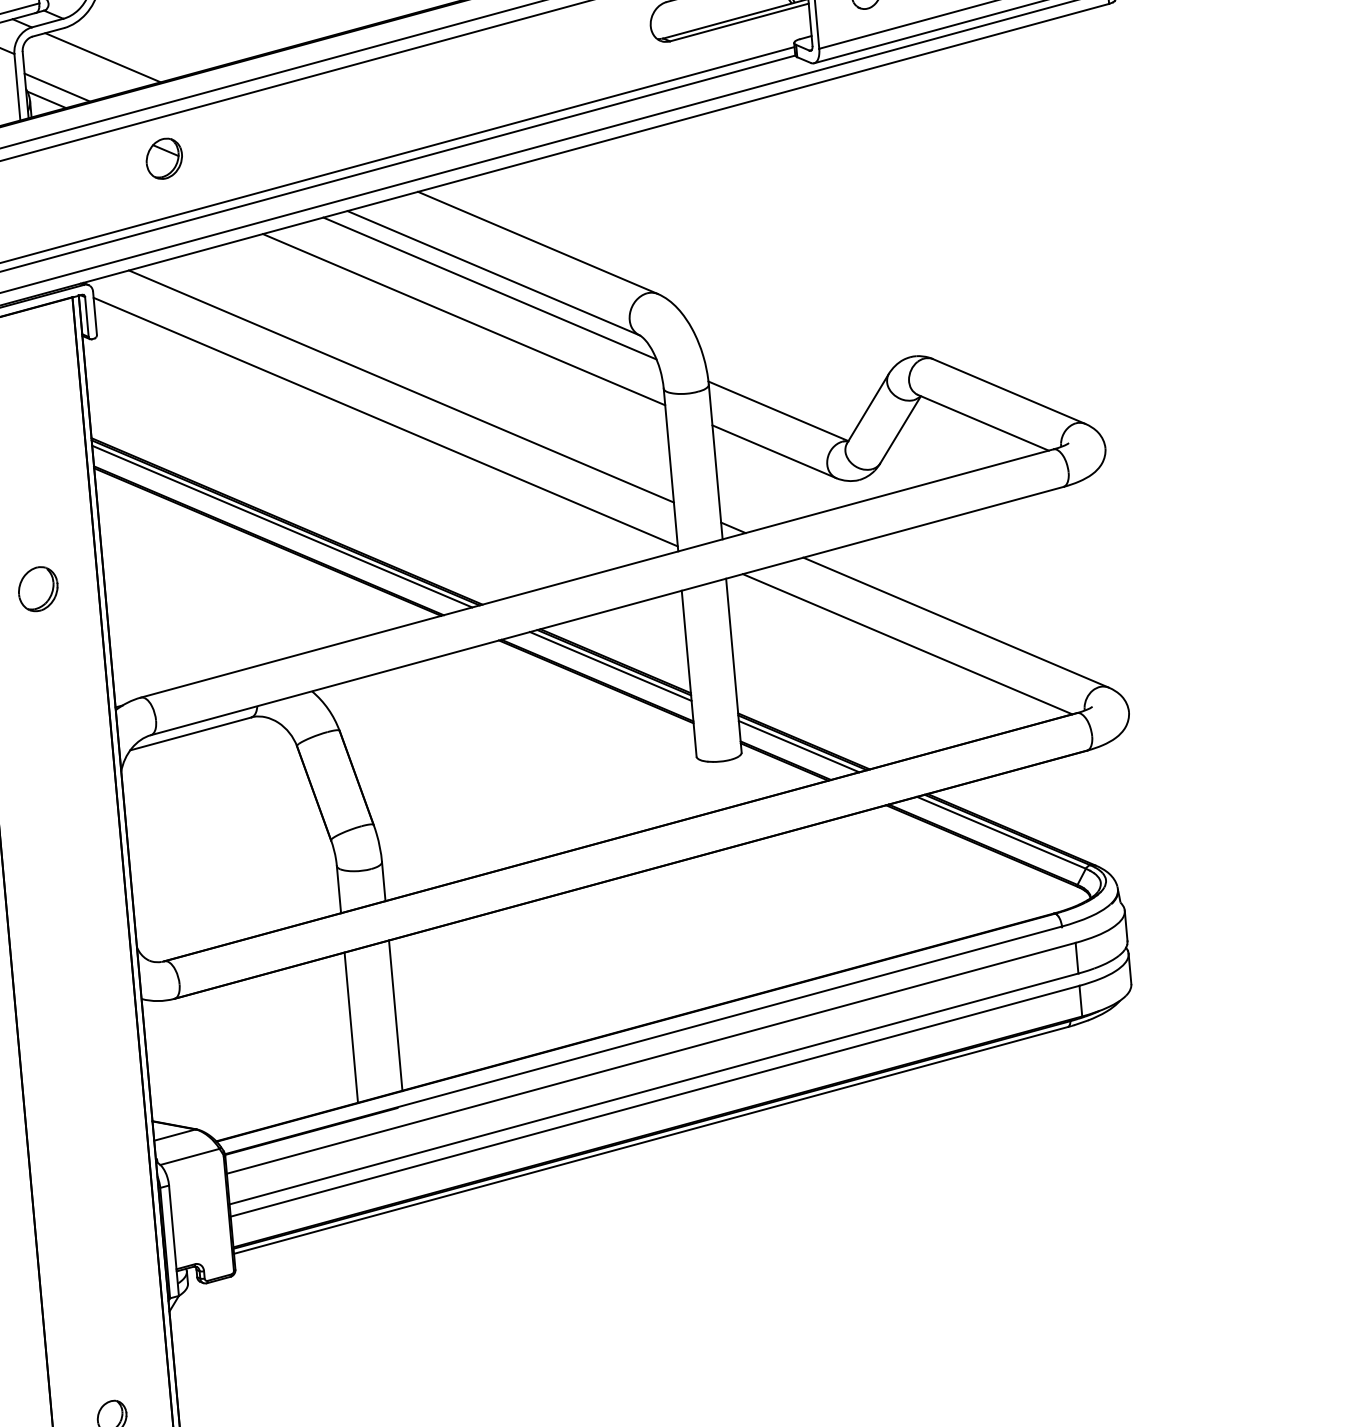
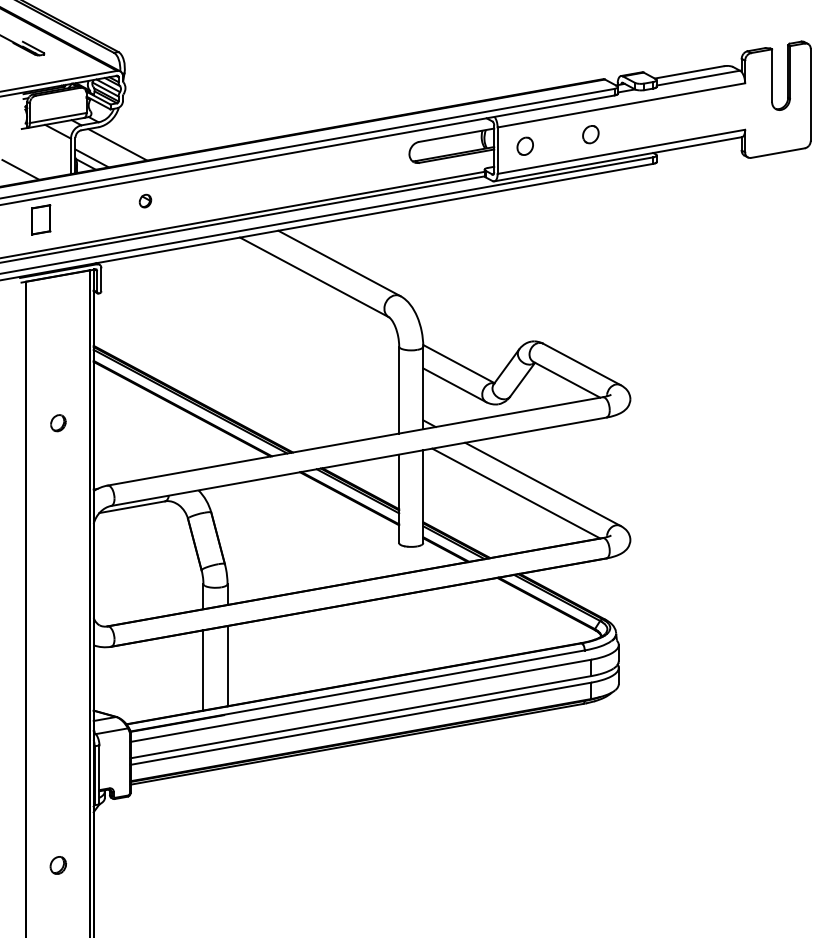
part: (164, 157) -> (145, 200), size x0.6
line: (489, 286) -> (311, 284), removed
line: (463, 319) -> (296, 300), removed
line: (401, 385) -> (260, 332), removed
line: (385, 420) -> (250, 350), removed
part: (38, 587) -> (58, 422), size x0.7

